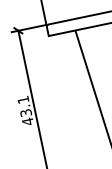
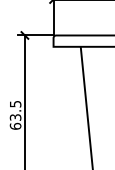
text: (25, 111) -> (15, 115), 43.1 -> 63.5

